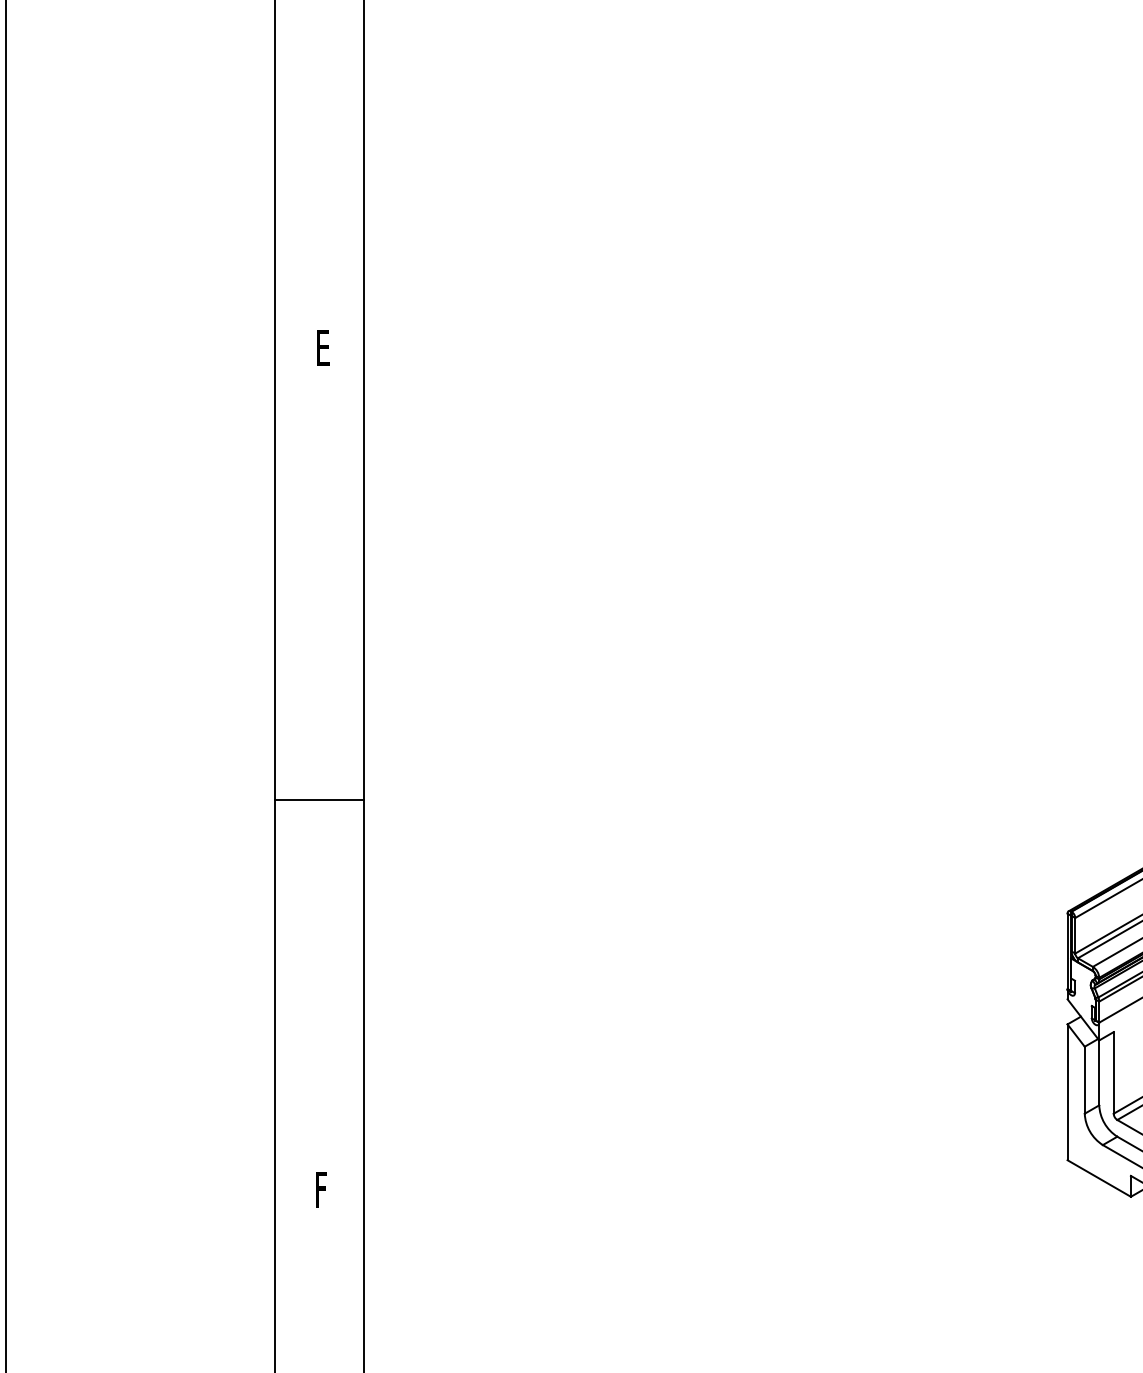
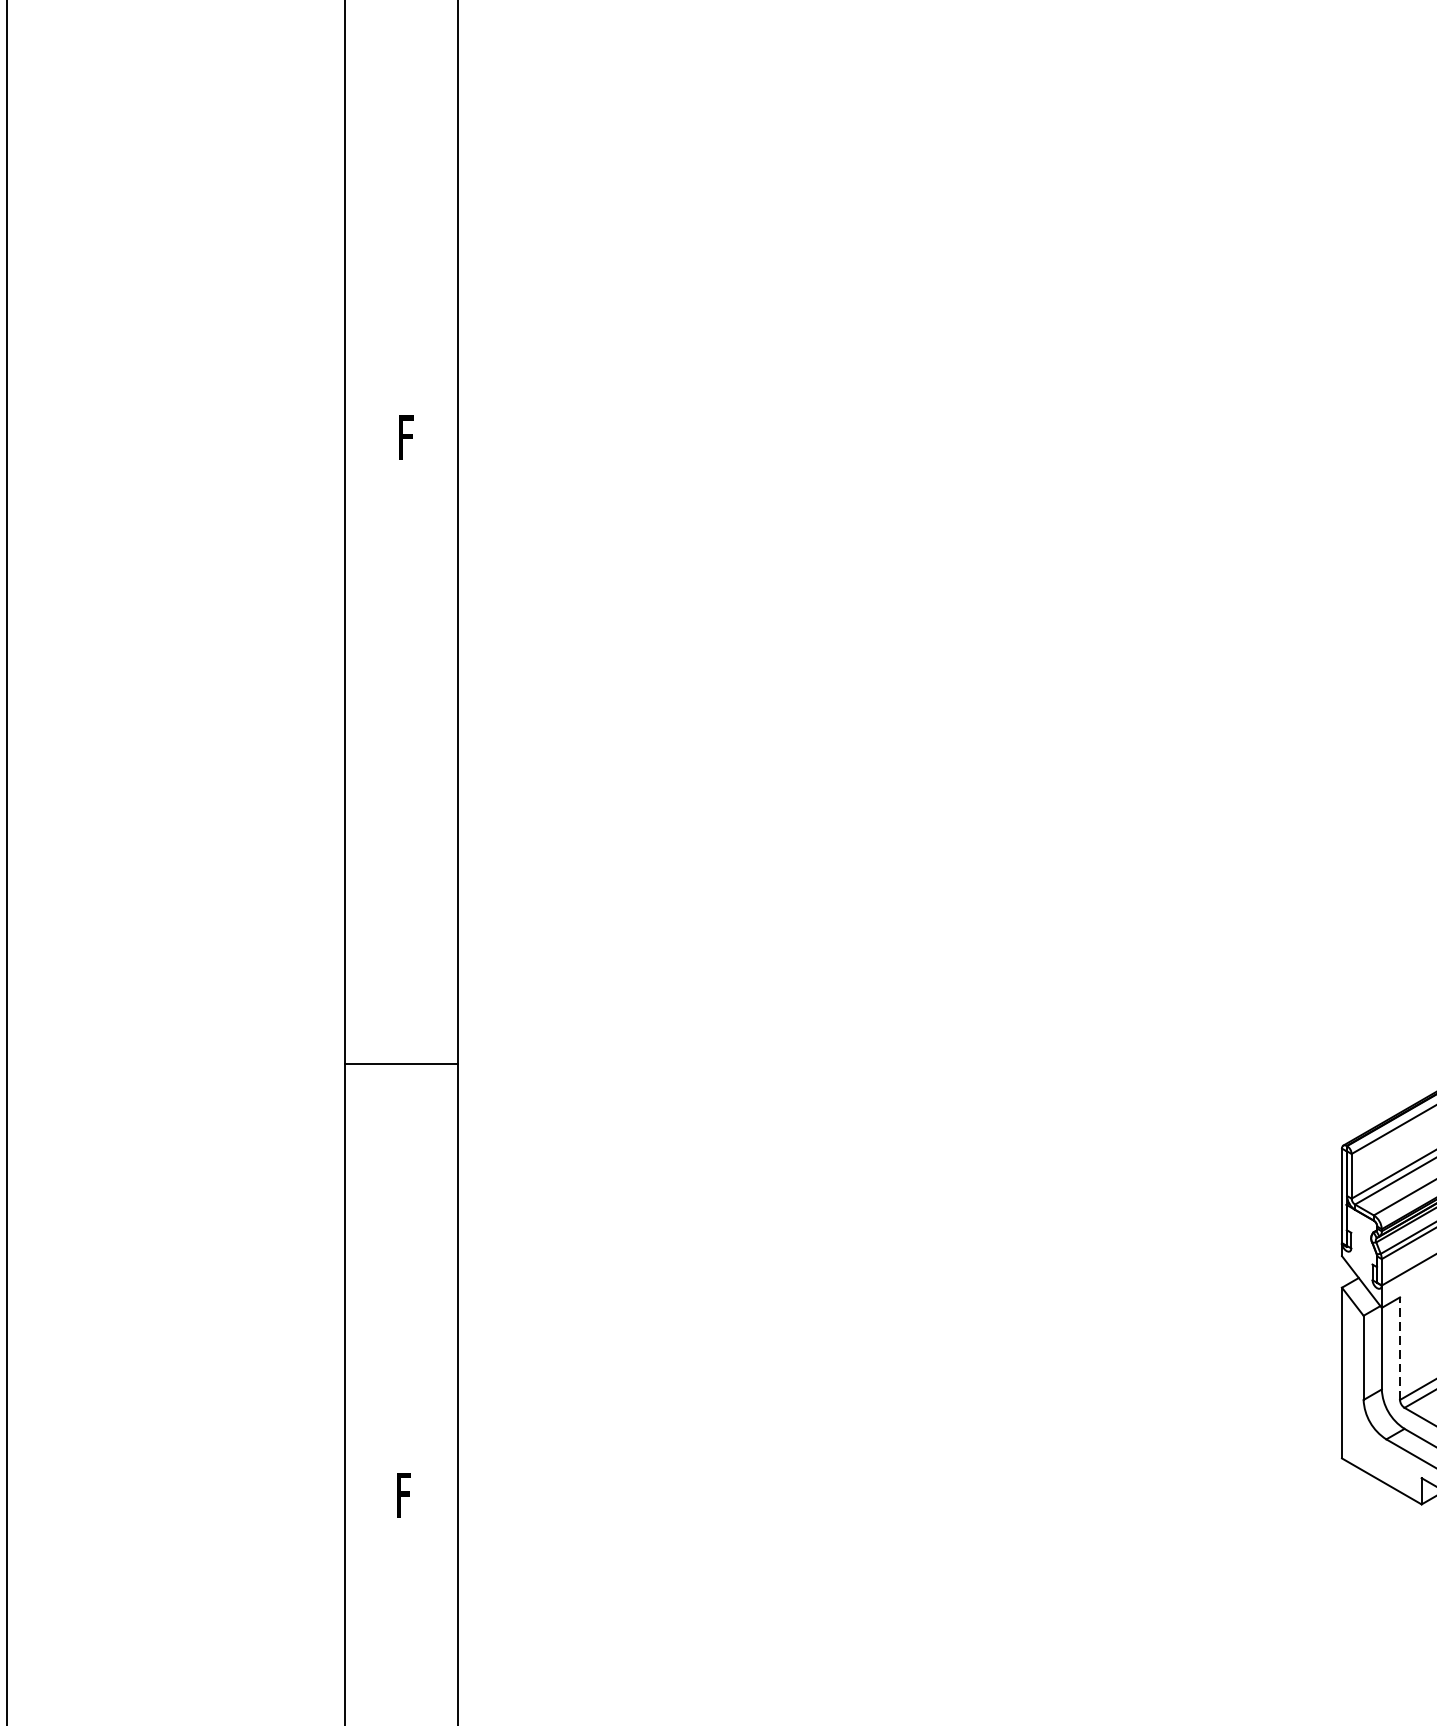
text: (323, 347) -> (406, 436), E -> F
line: (319, 800) -> (401, 1064), moved
line: (1113, 1072) -> (1399, 1348), solid -> dashed

